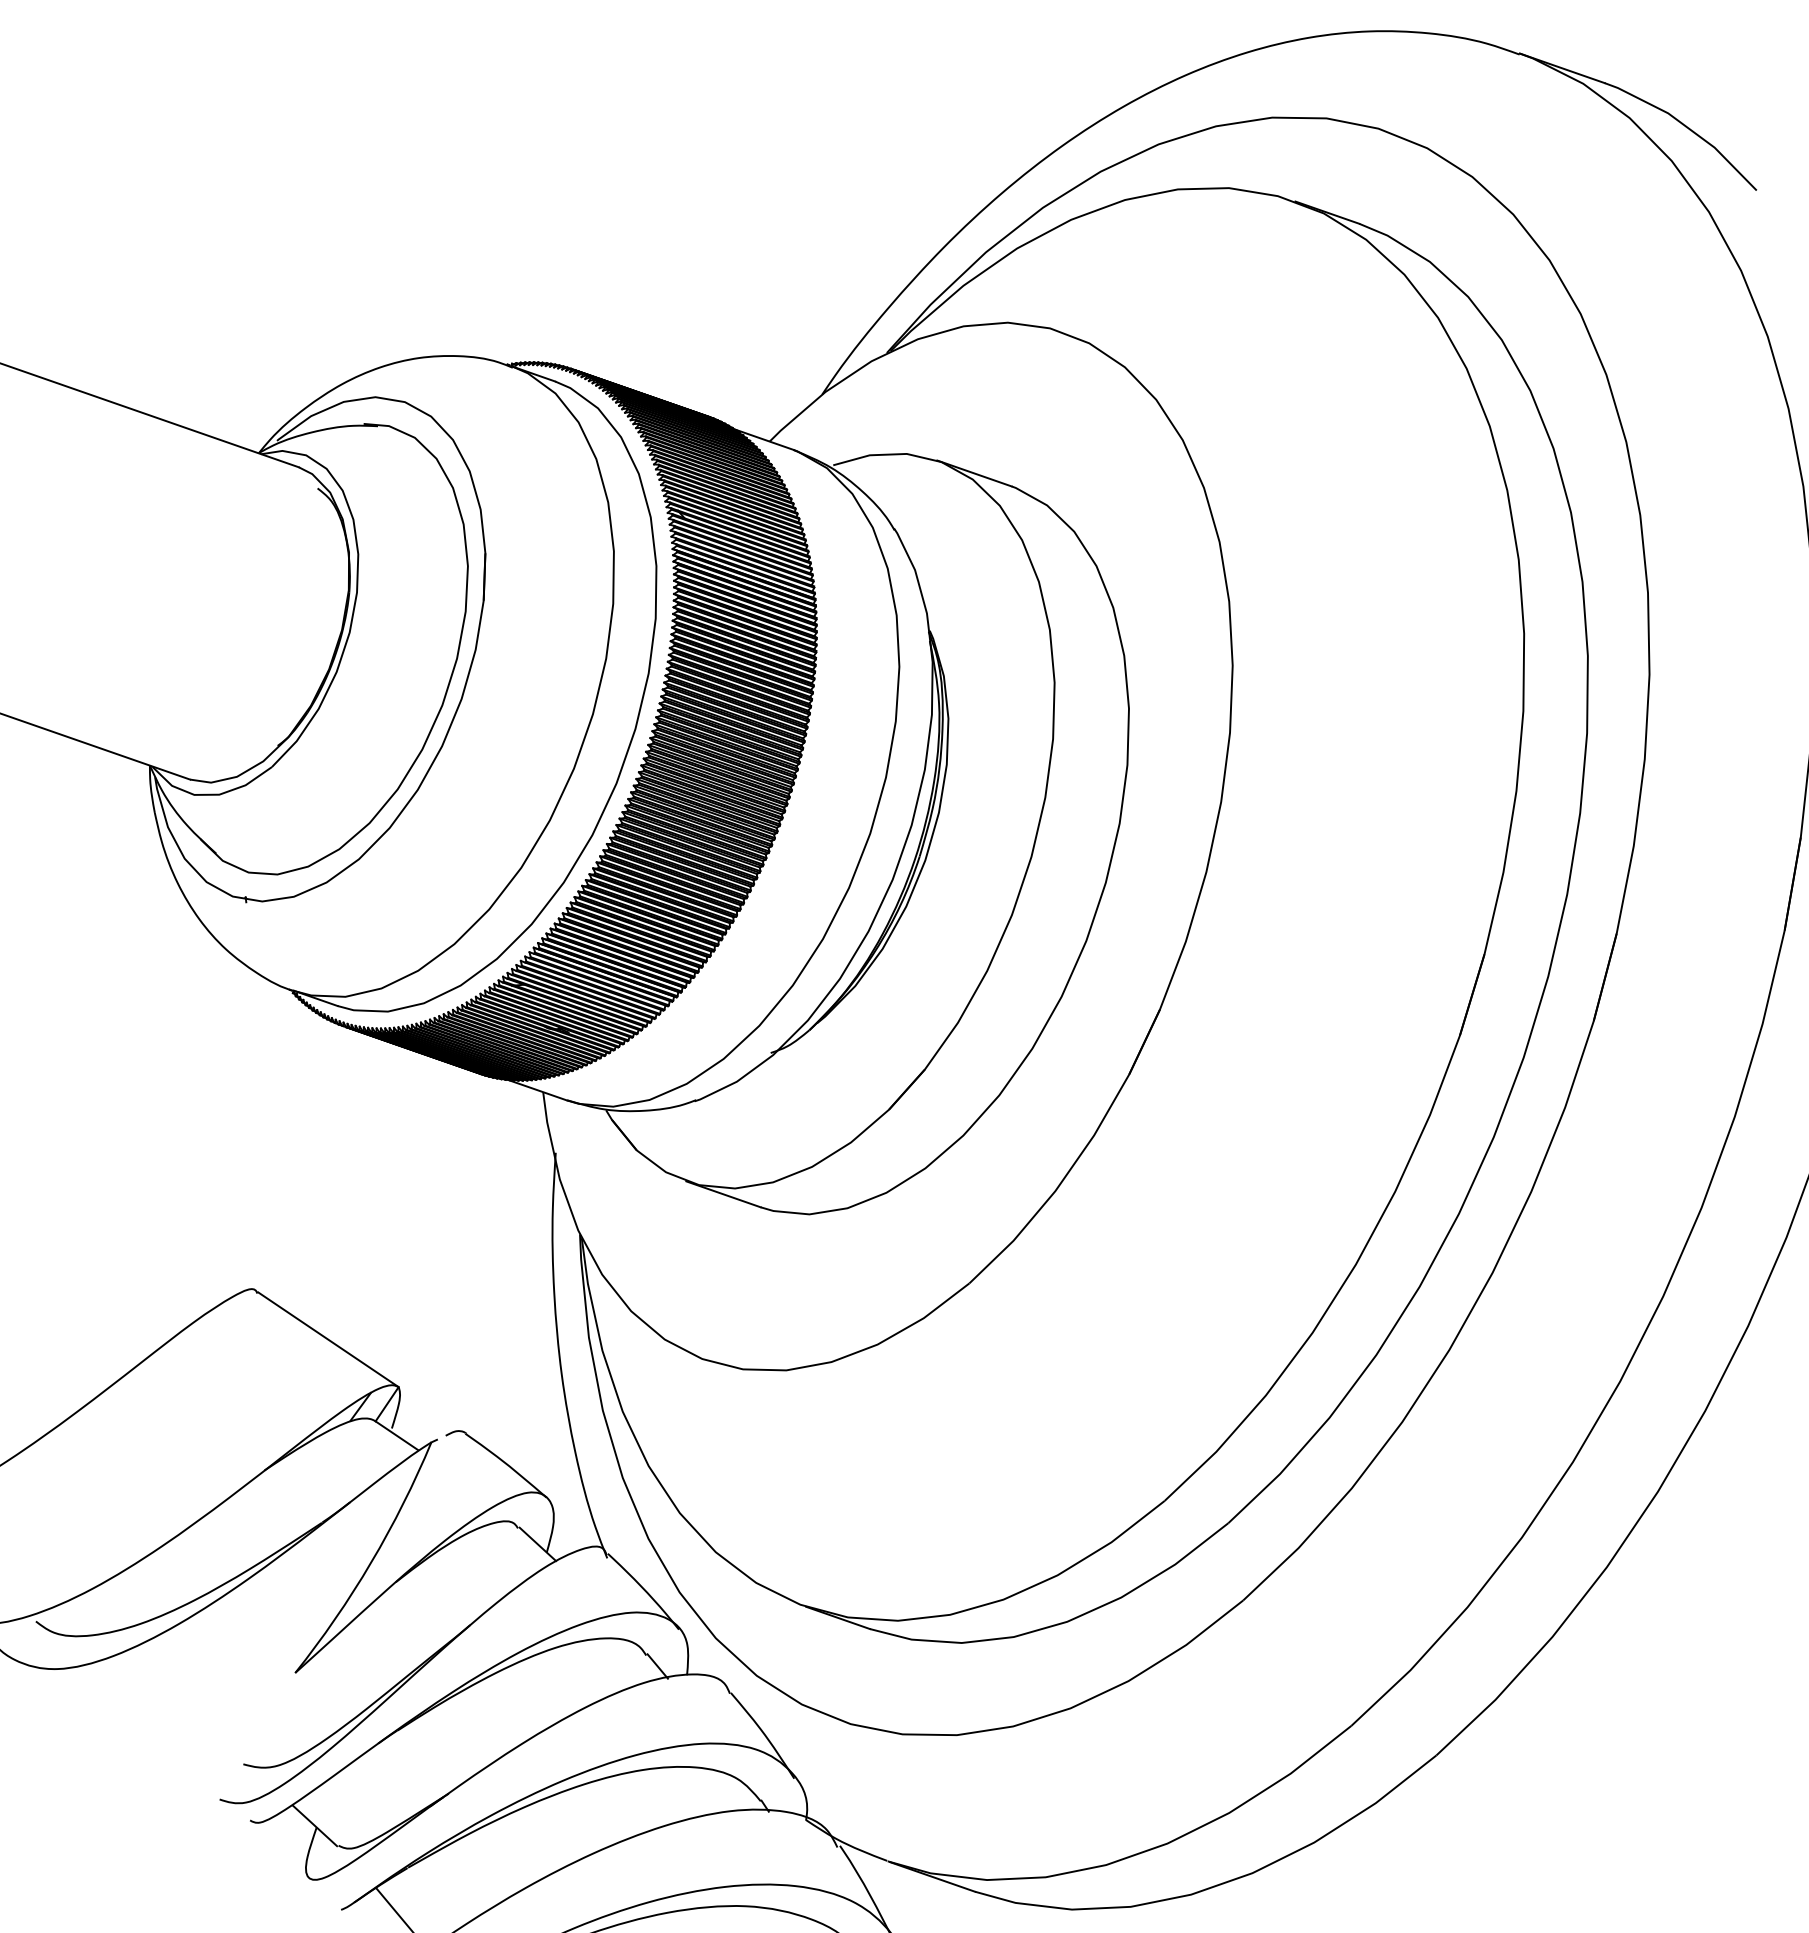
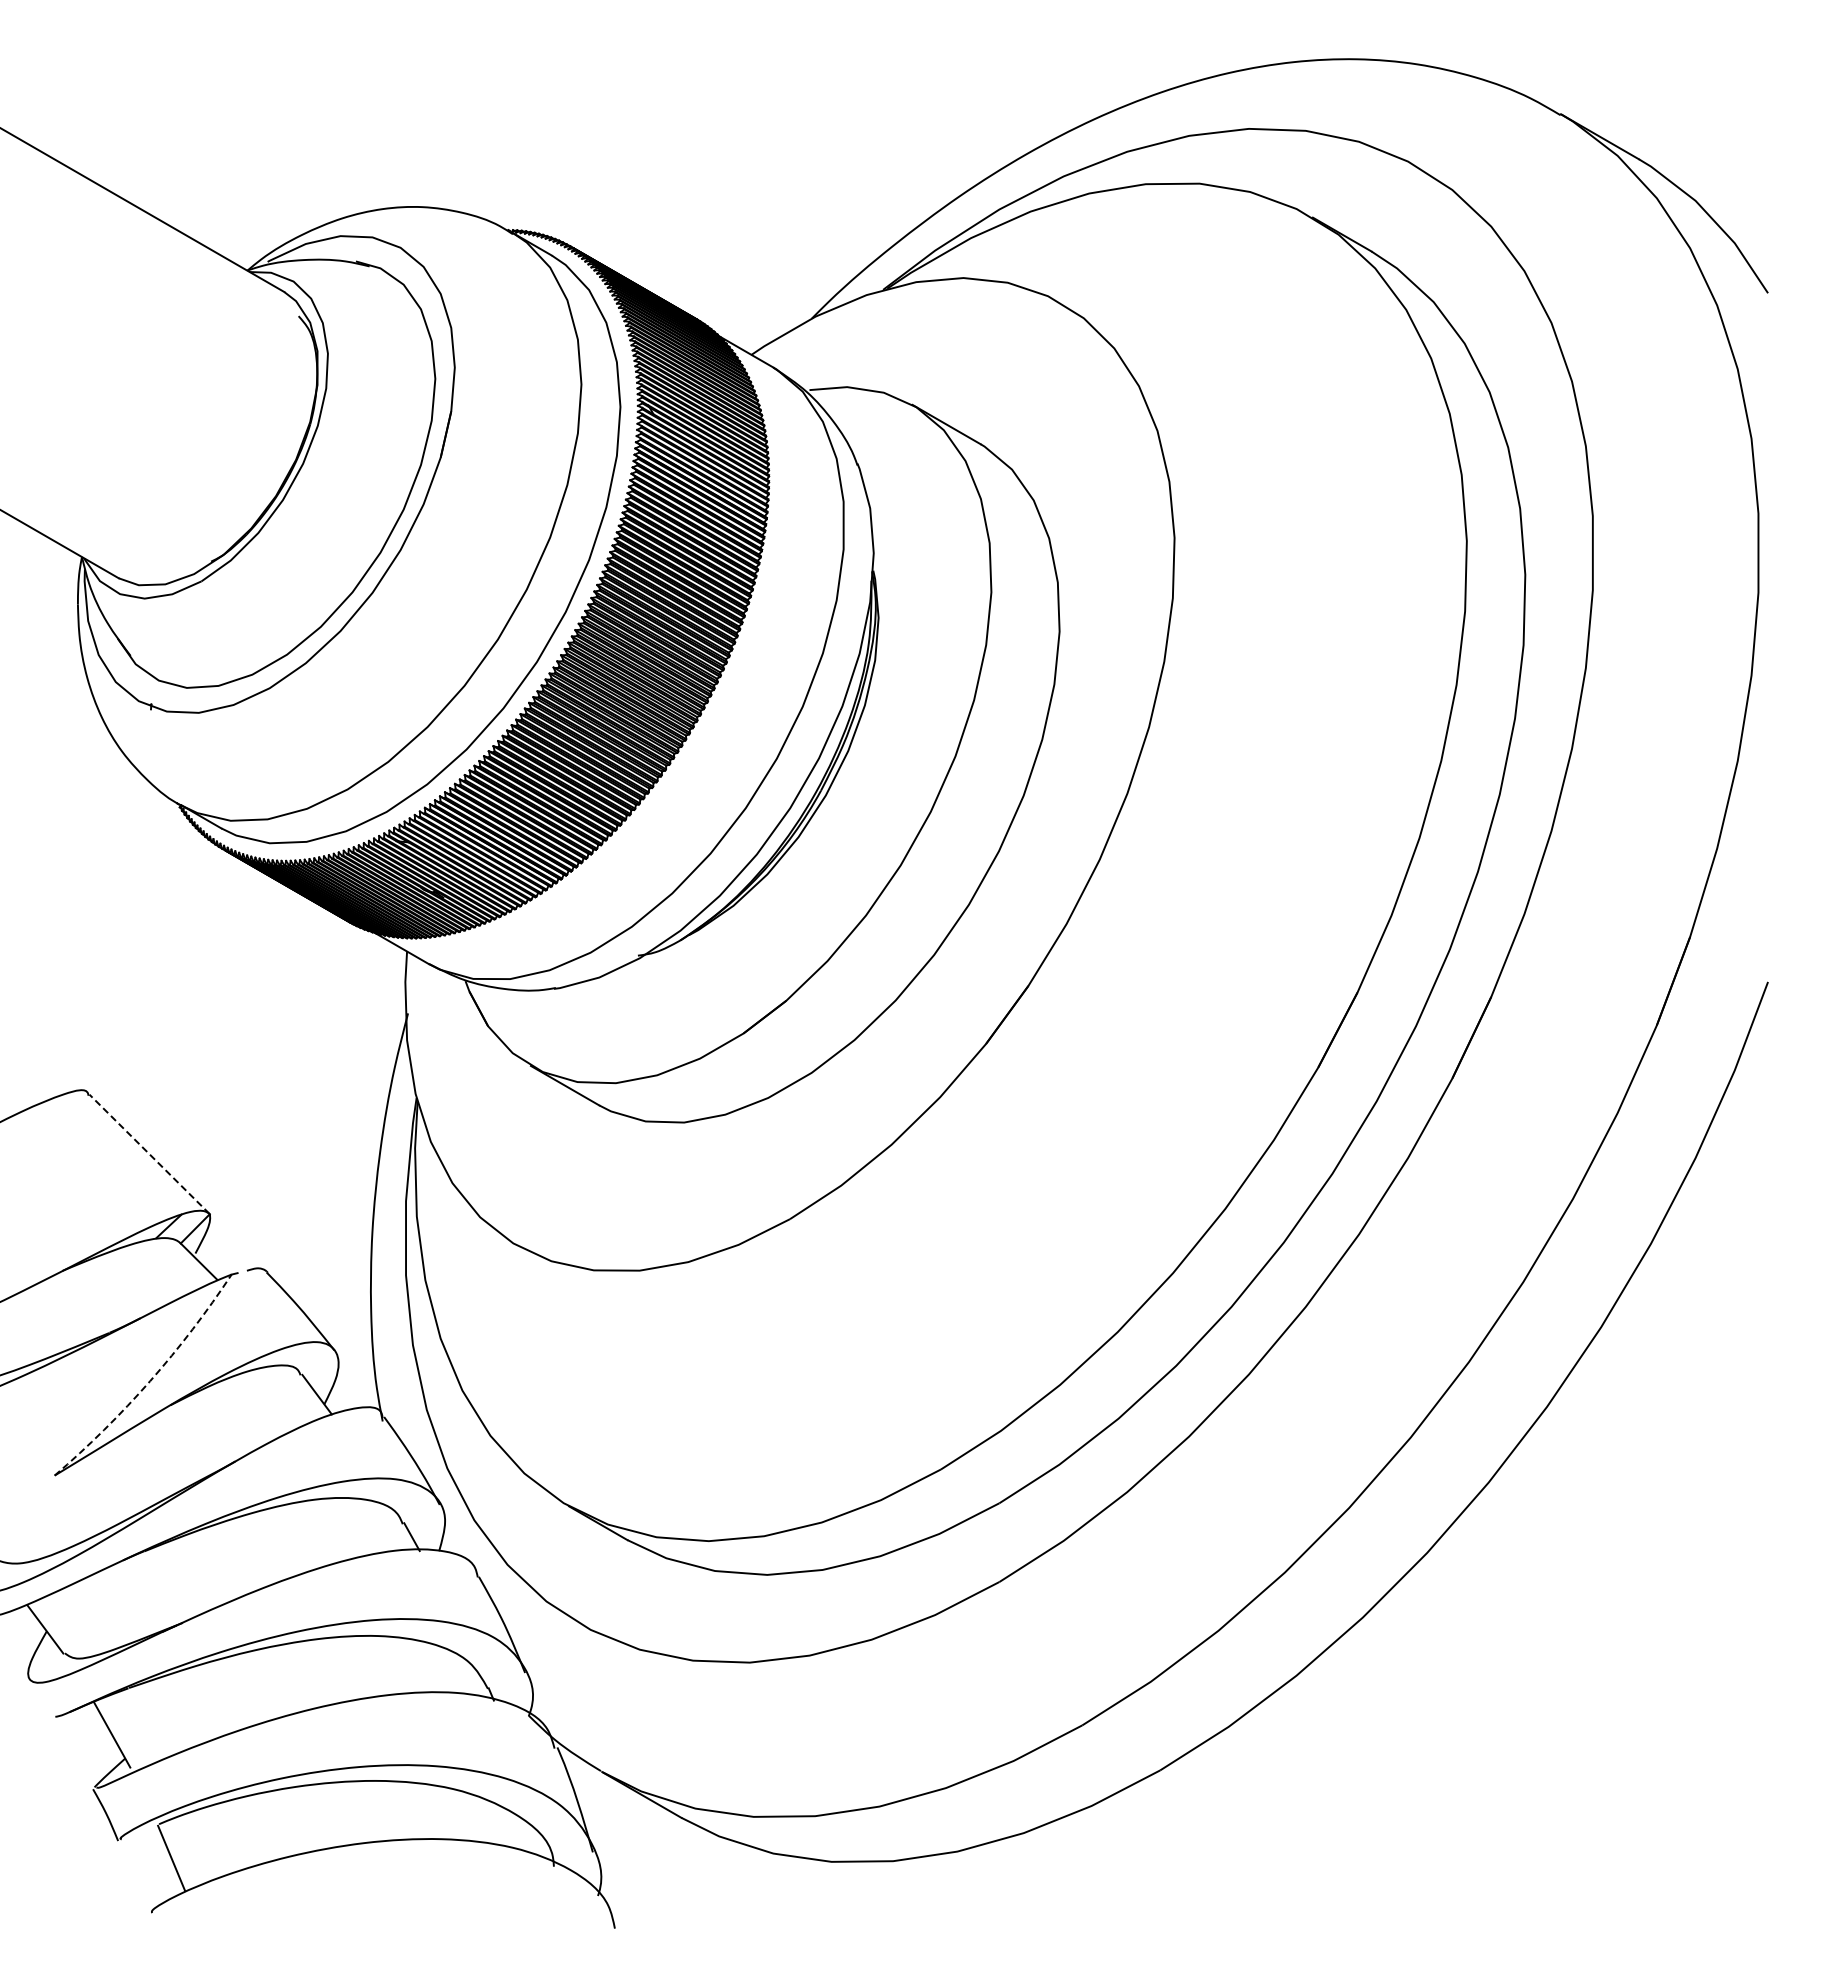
line: (328, 1339) -> (149, 1154), solid -> dashed
arc: (371, 1562) -> (150, 1381), solid -> dashed

